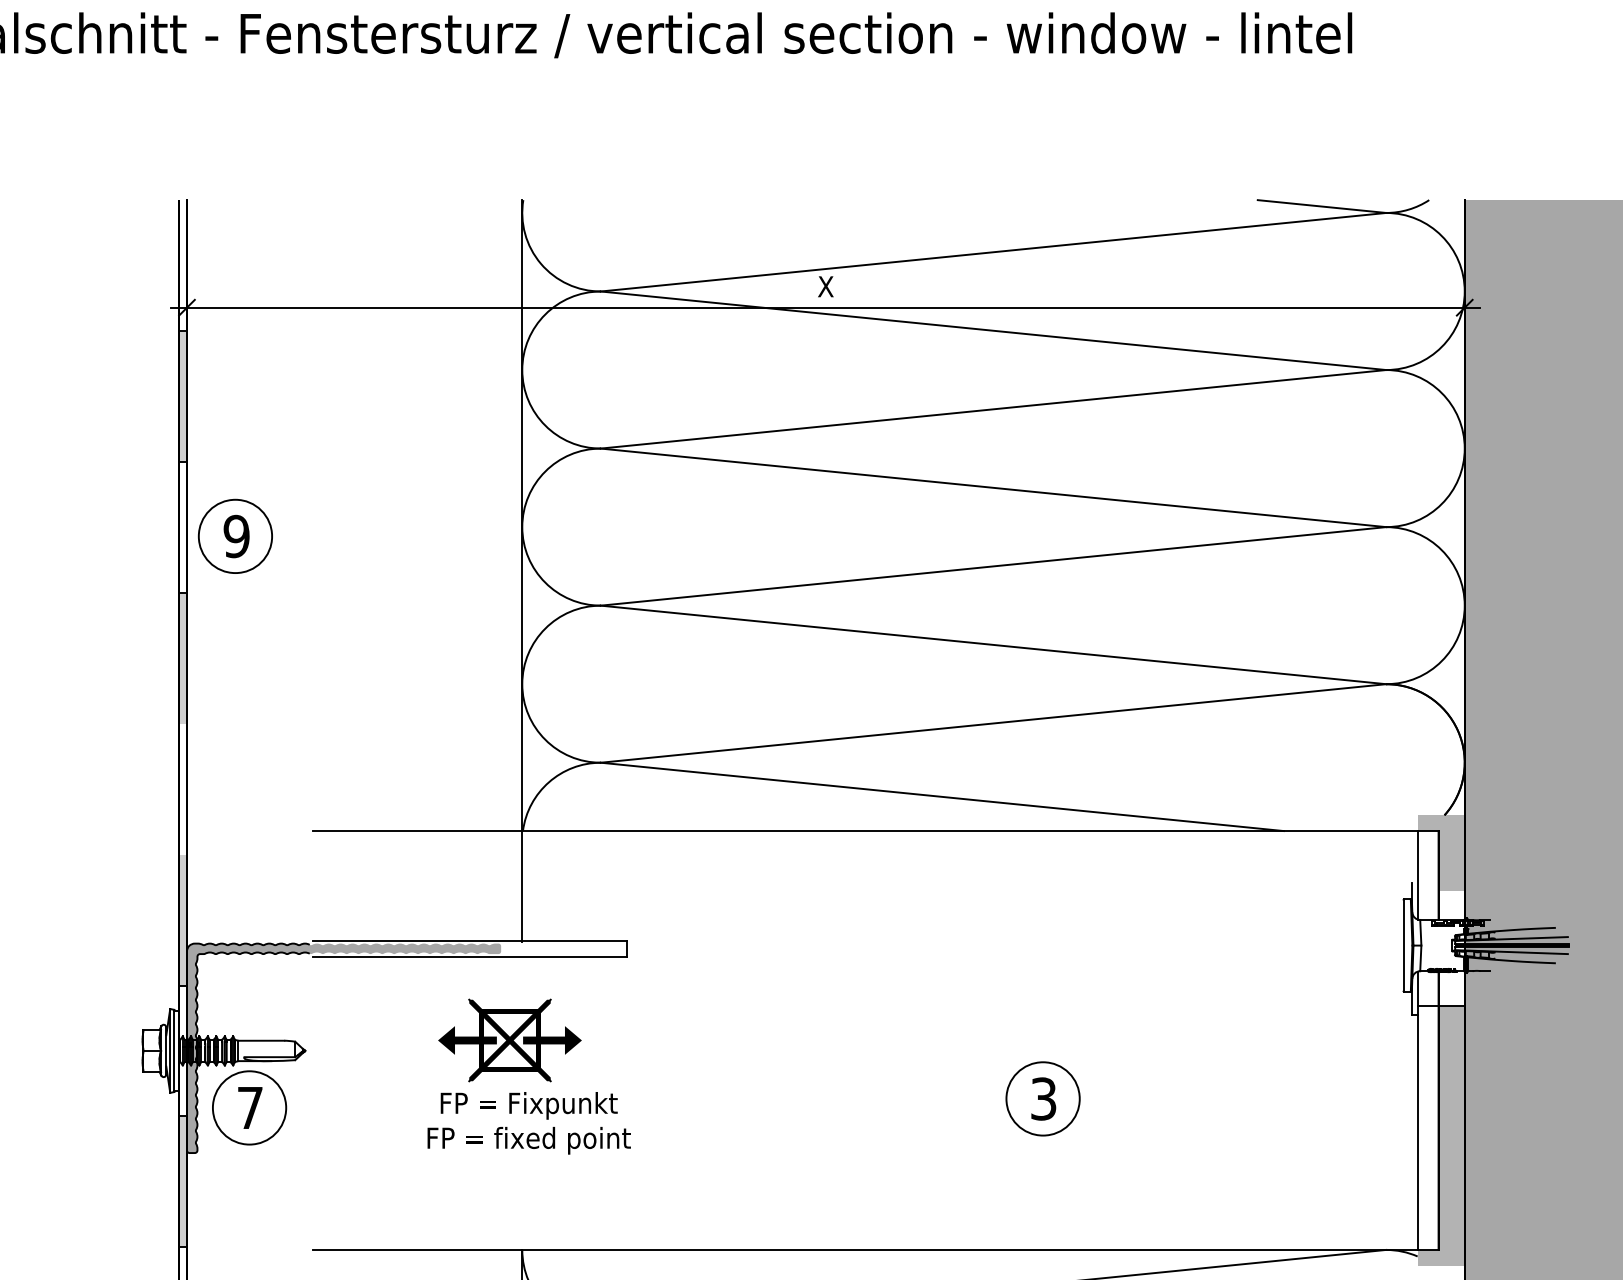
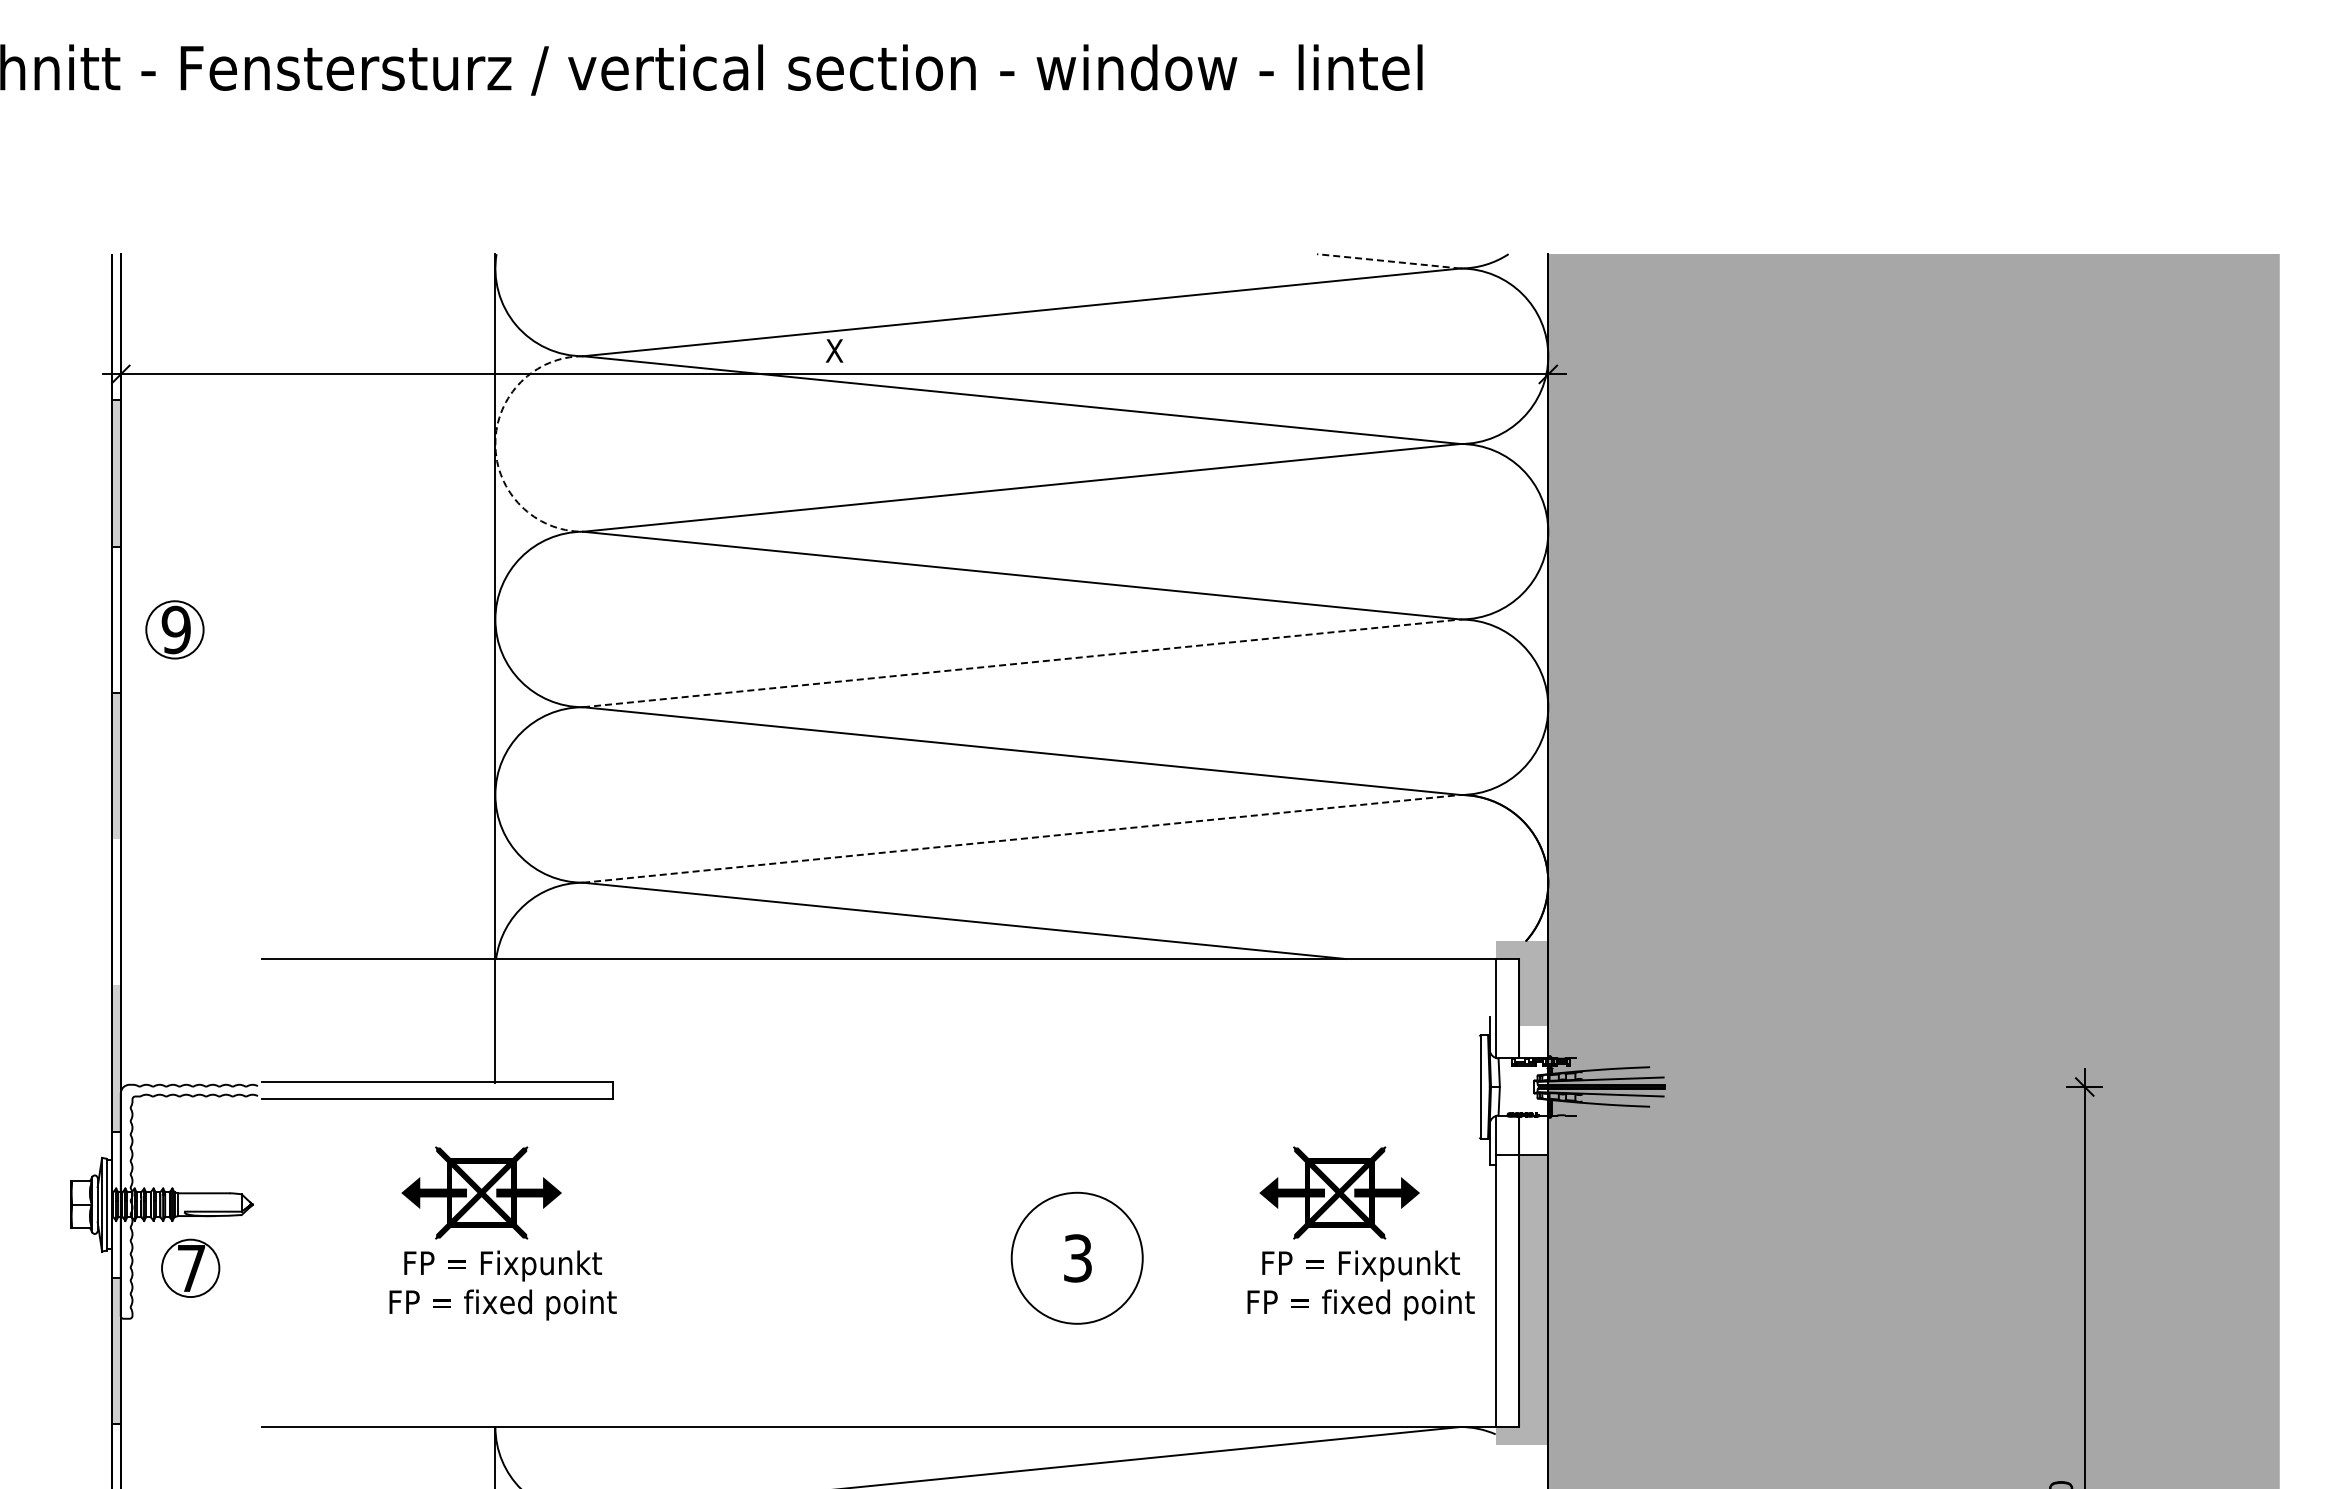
line: (1321, 206) -> (1388, 261), solid -> dashed
arc: (522, 370) -> (495, 444), solid -> dashed
circle: (235, 536) -> (174, 629), size x0.7
line: (993, 566) -> (1021, 663), solid -> dashed
line: (993, 723) -> (1021, 838), solid -> dashed
fill: (343, 1048) -> (295, 1201), removed
part: (1296, 1076) -> (1360, 1233), added
circle: (1043, 1099) -> (1077, 1258), size x1.6
circle: (249, 1108) -> (190, 1268), size x0.7

